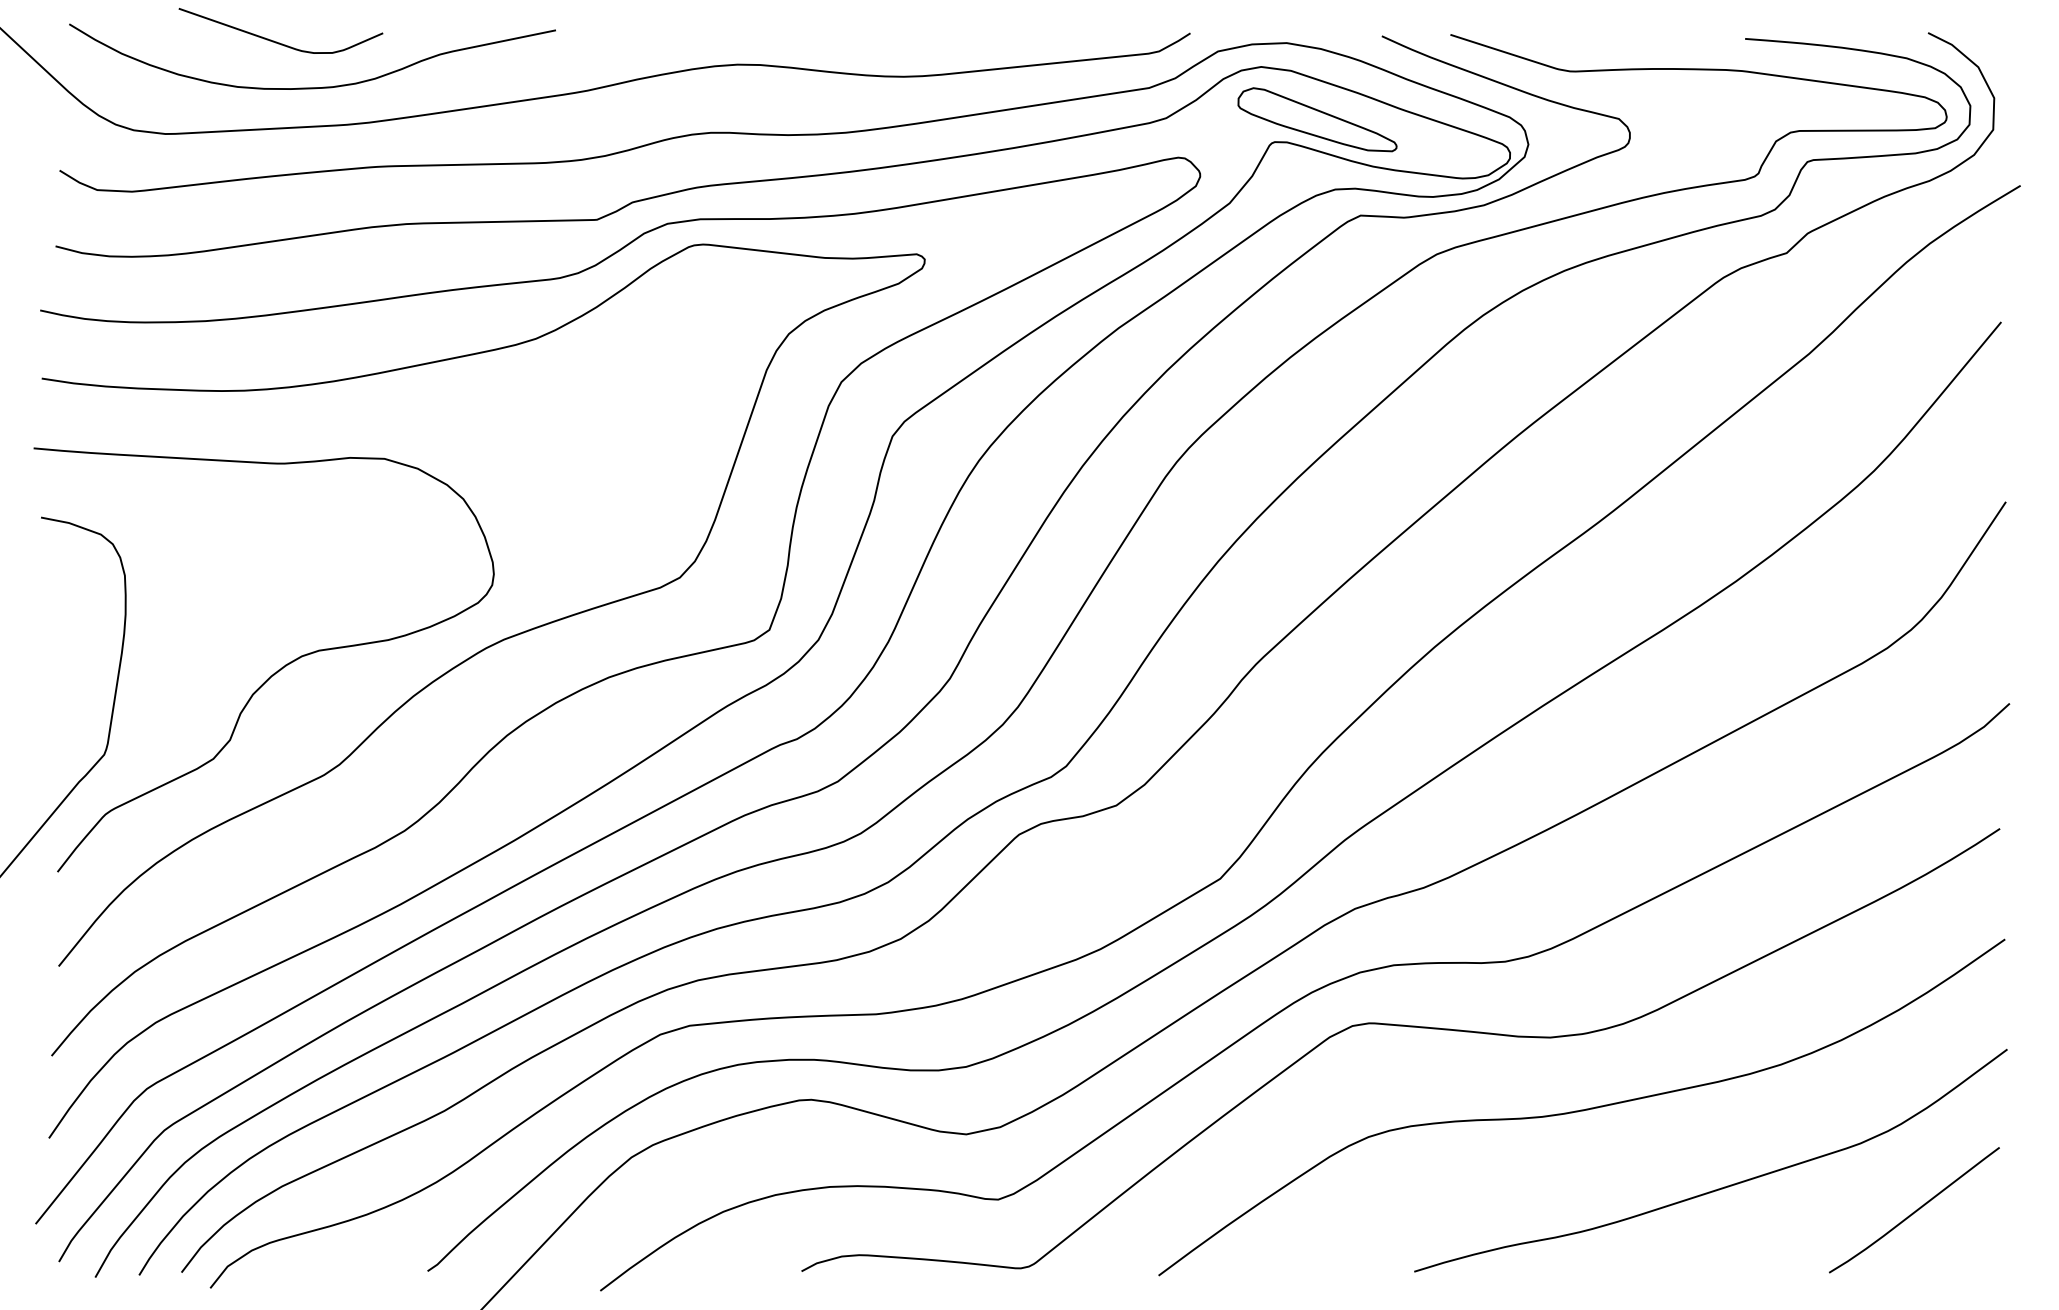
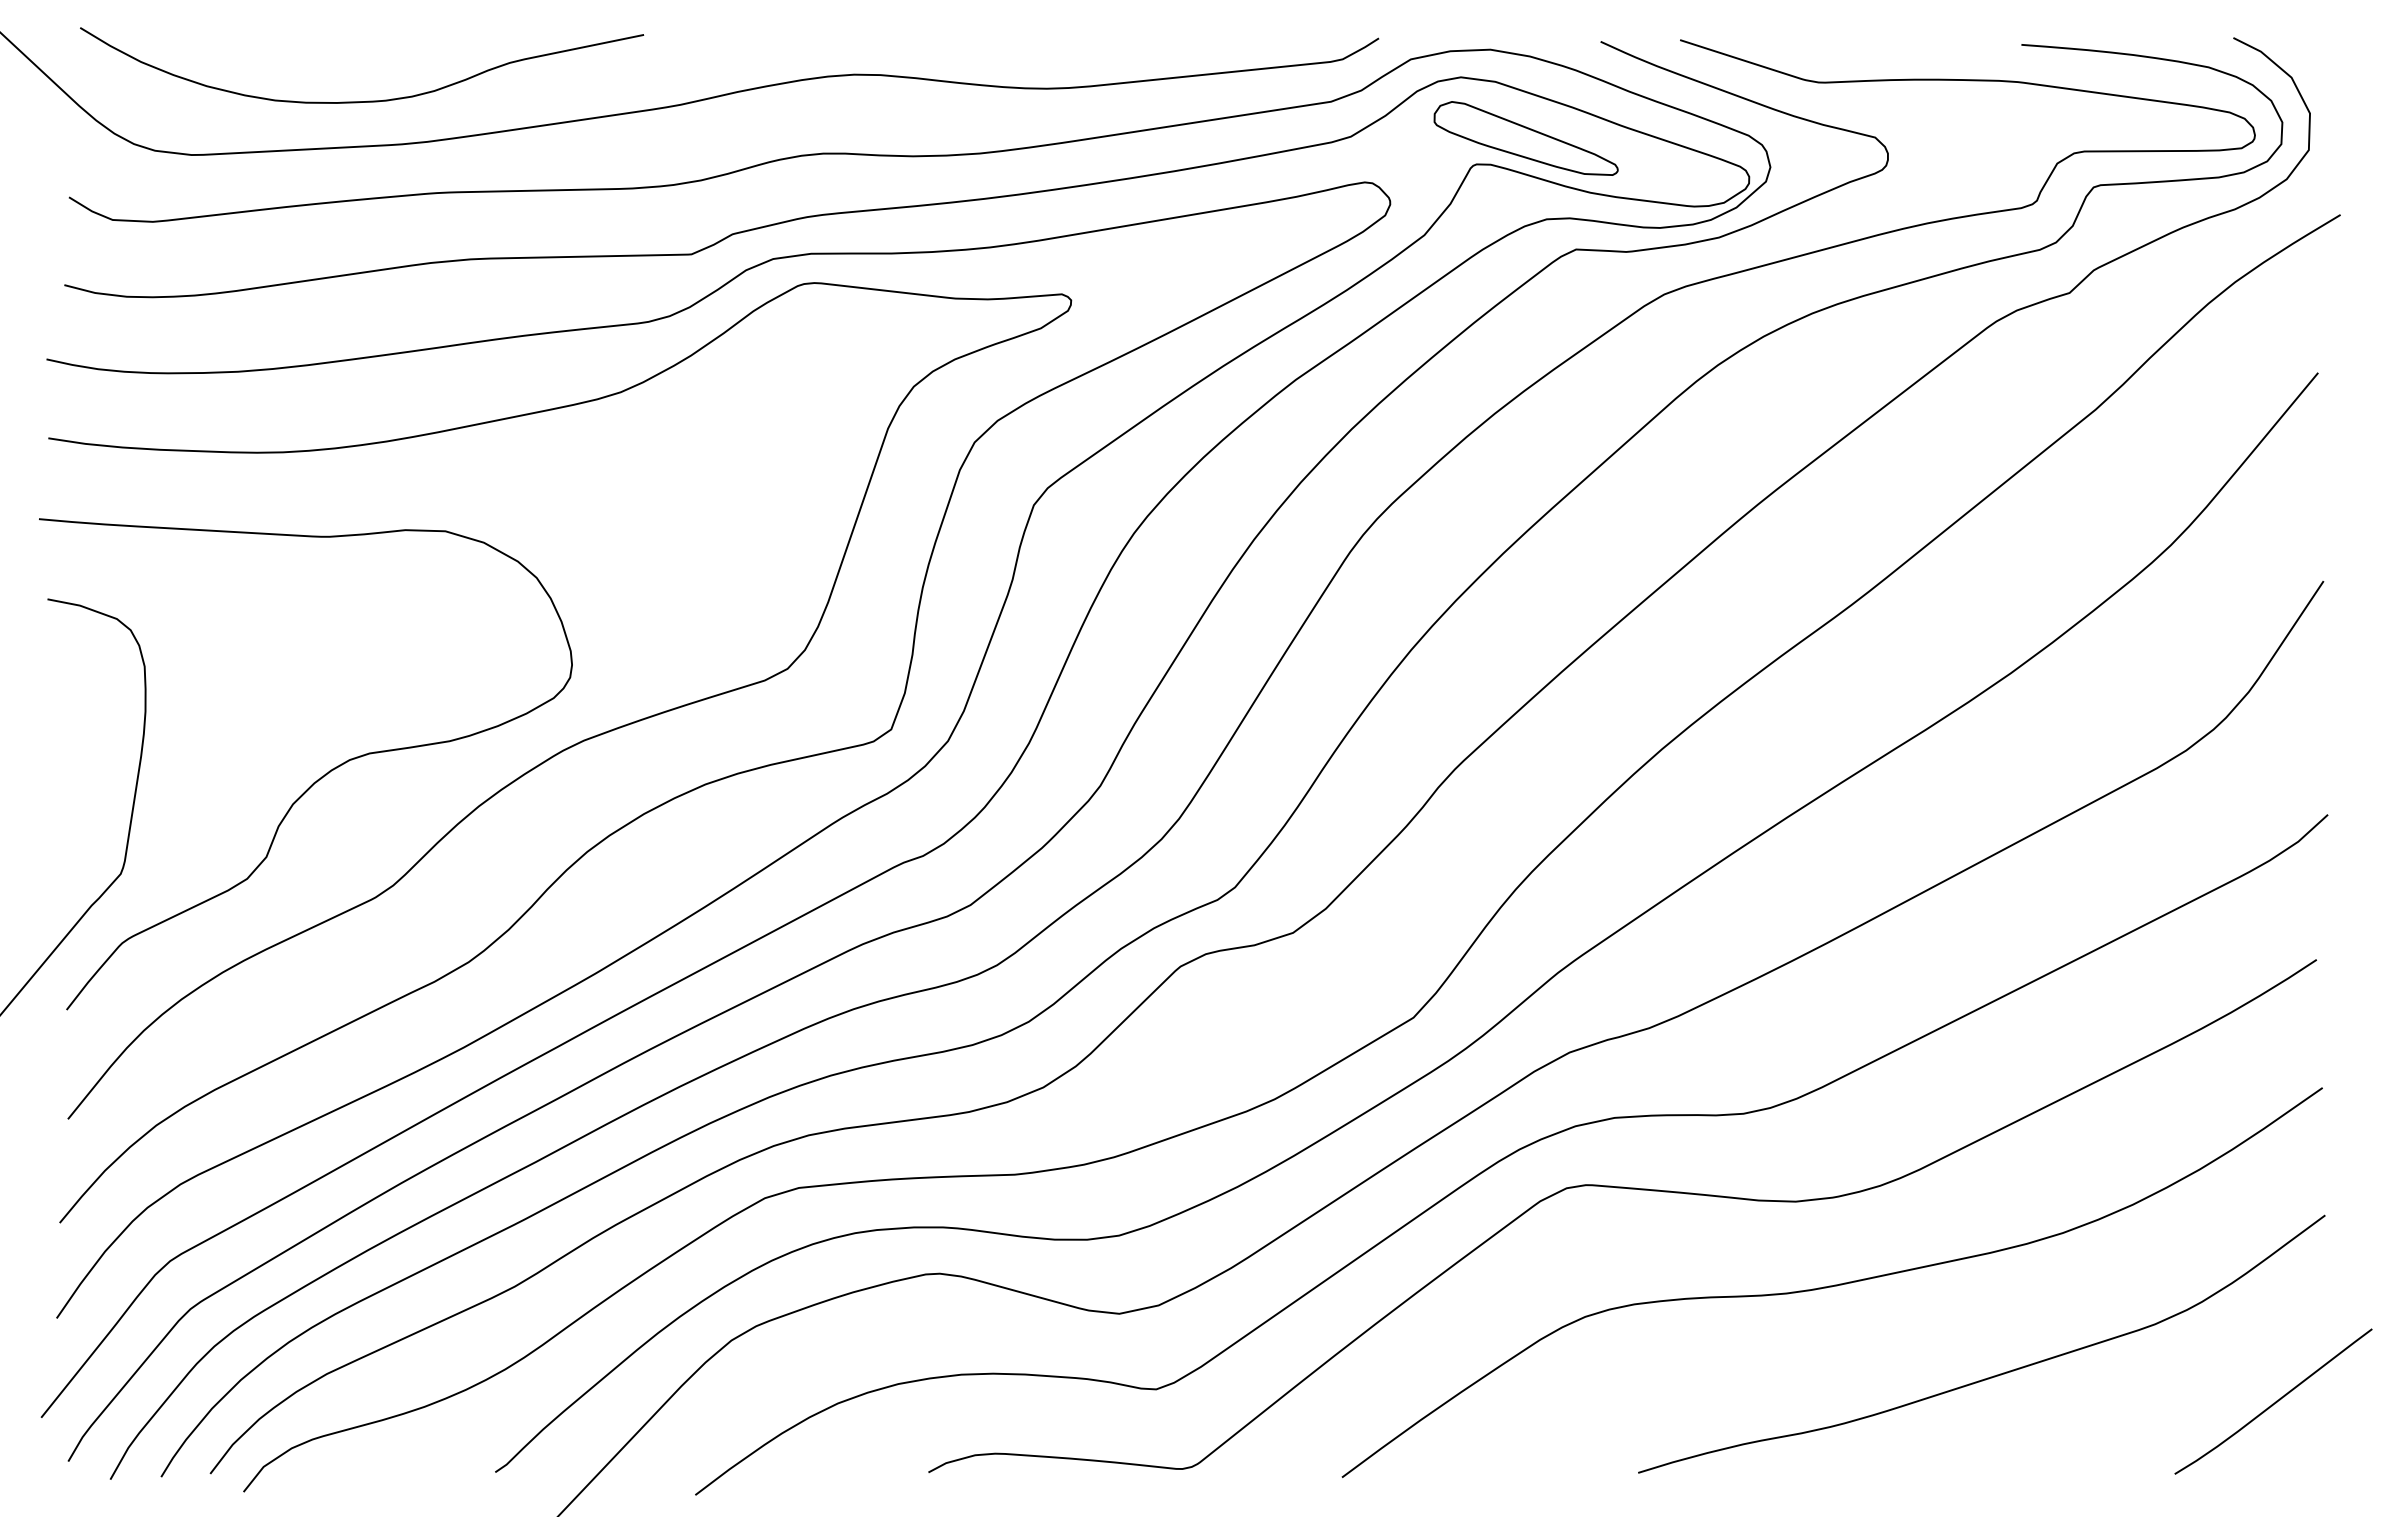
curve: (275, 41) -> (319, 47), removed
curve: (1915, 1210) -> (2274, 1402), moved

